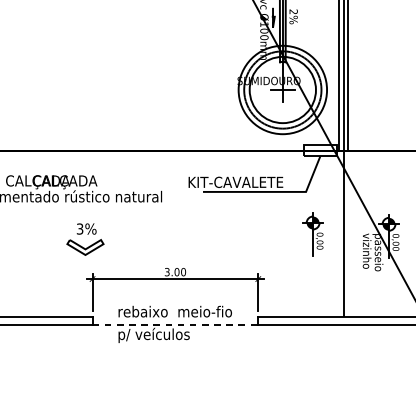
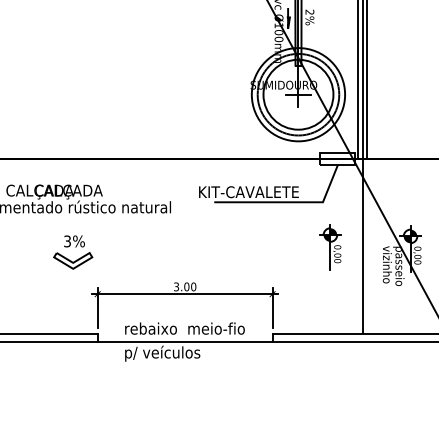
part: (85, 239) -> (73, 252), moved
line: (175, 324) -> (185, 342), dashed -> solid

